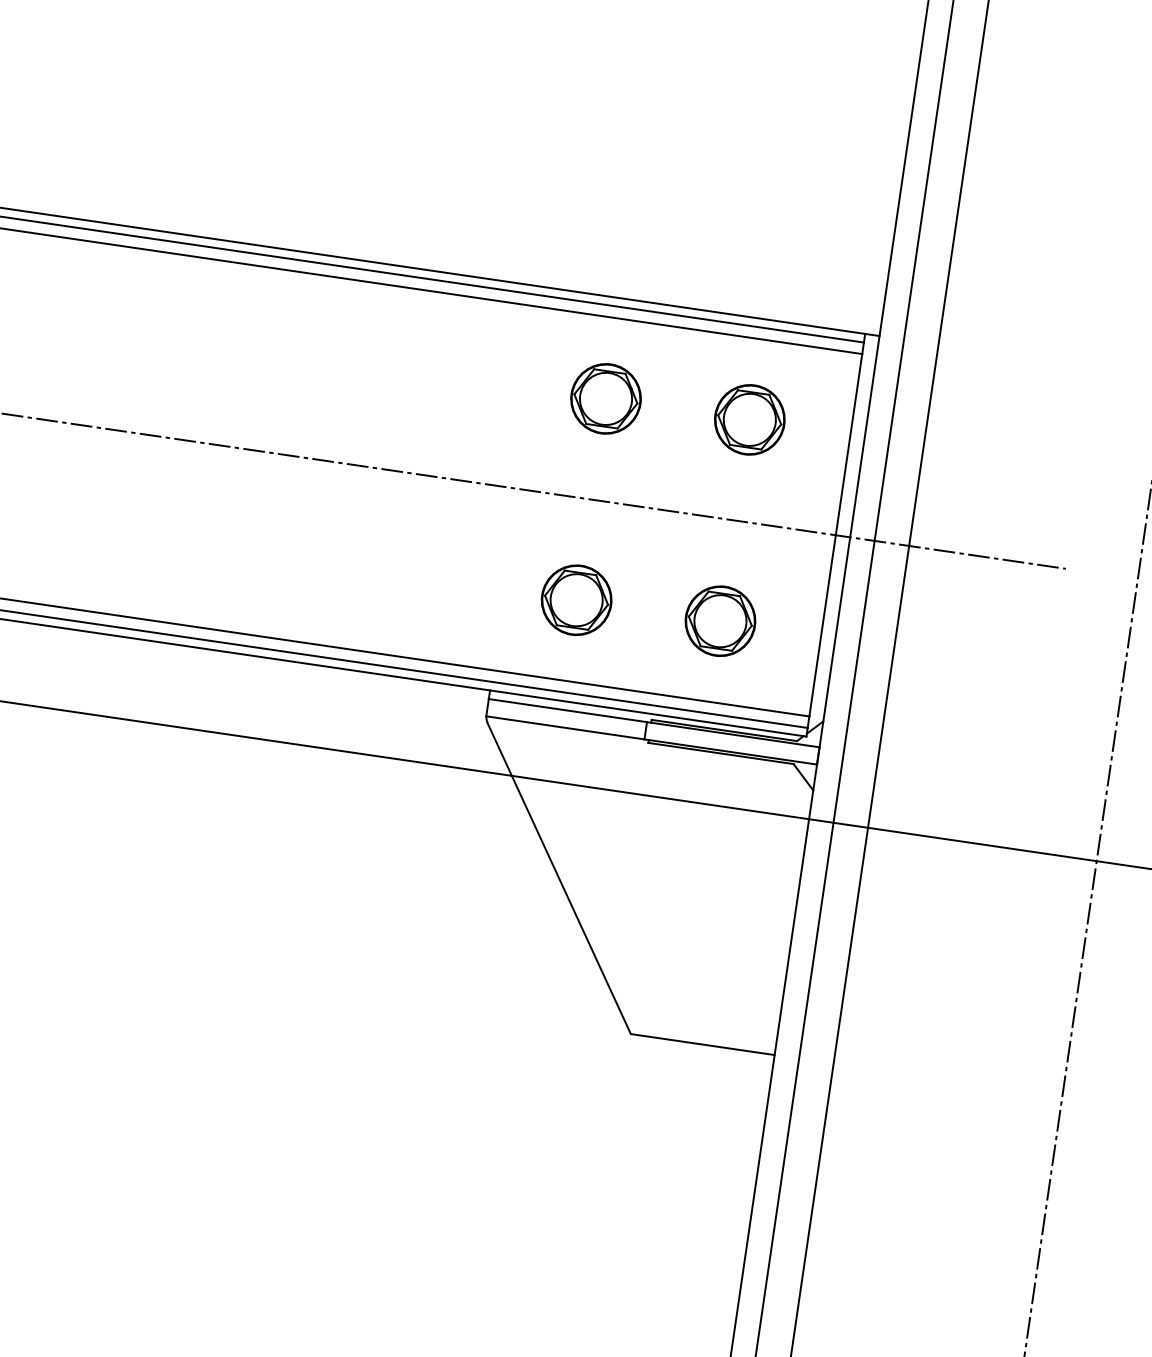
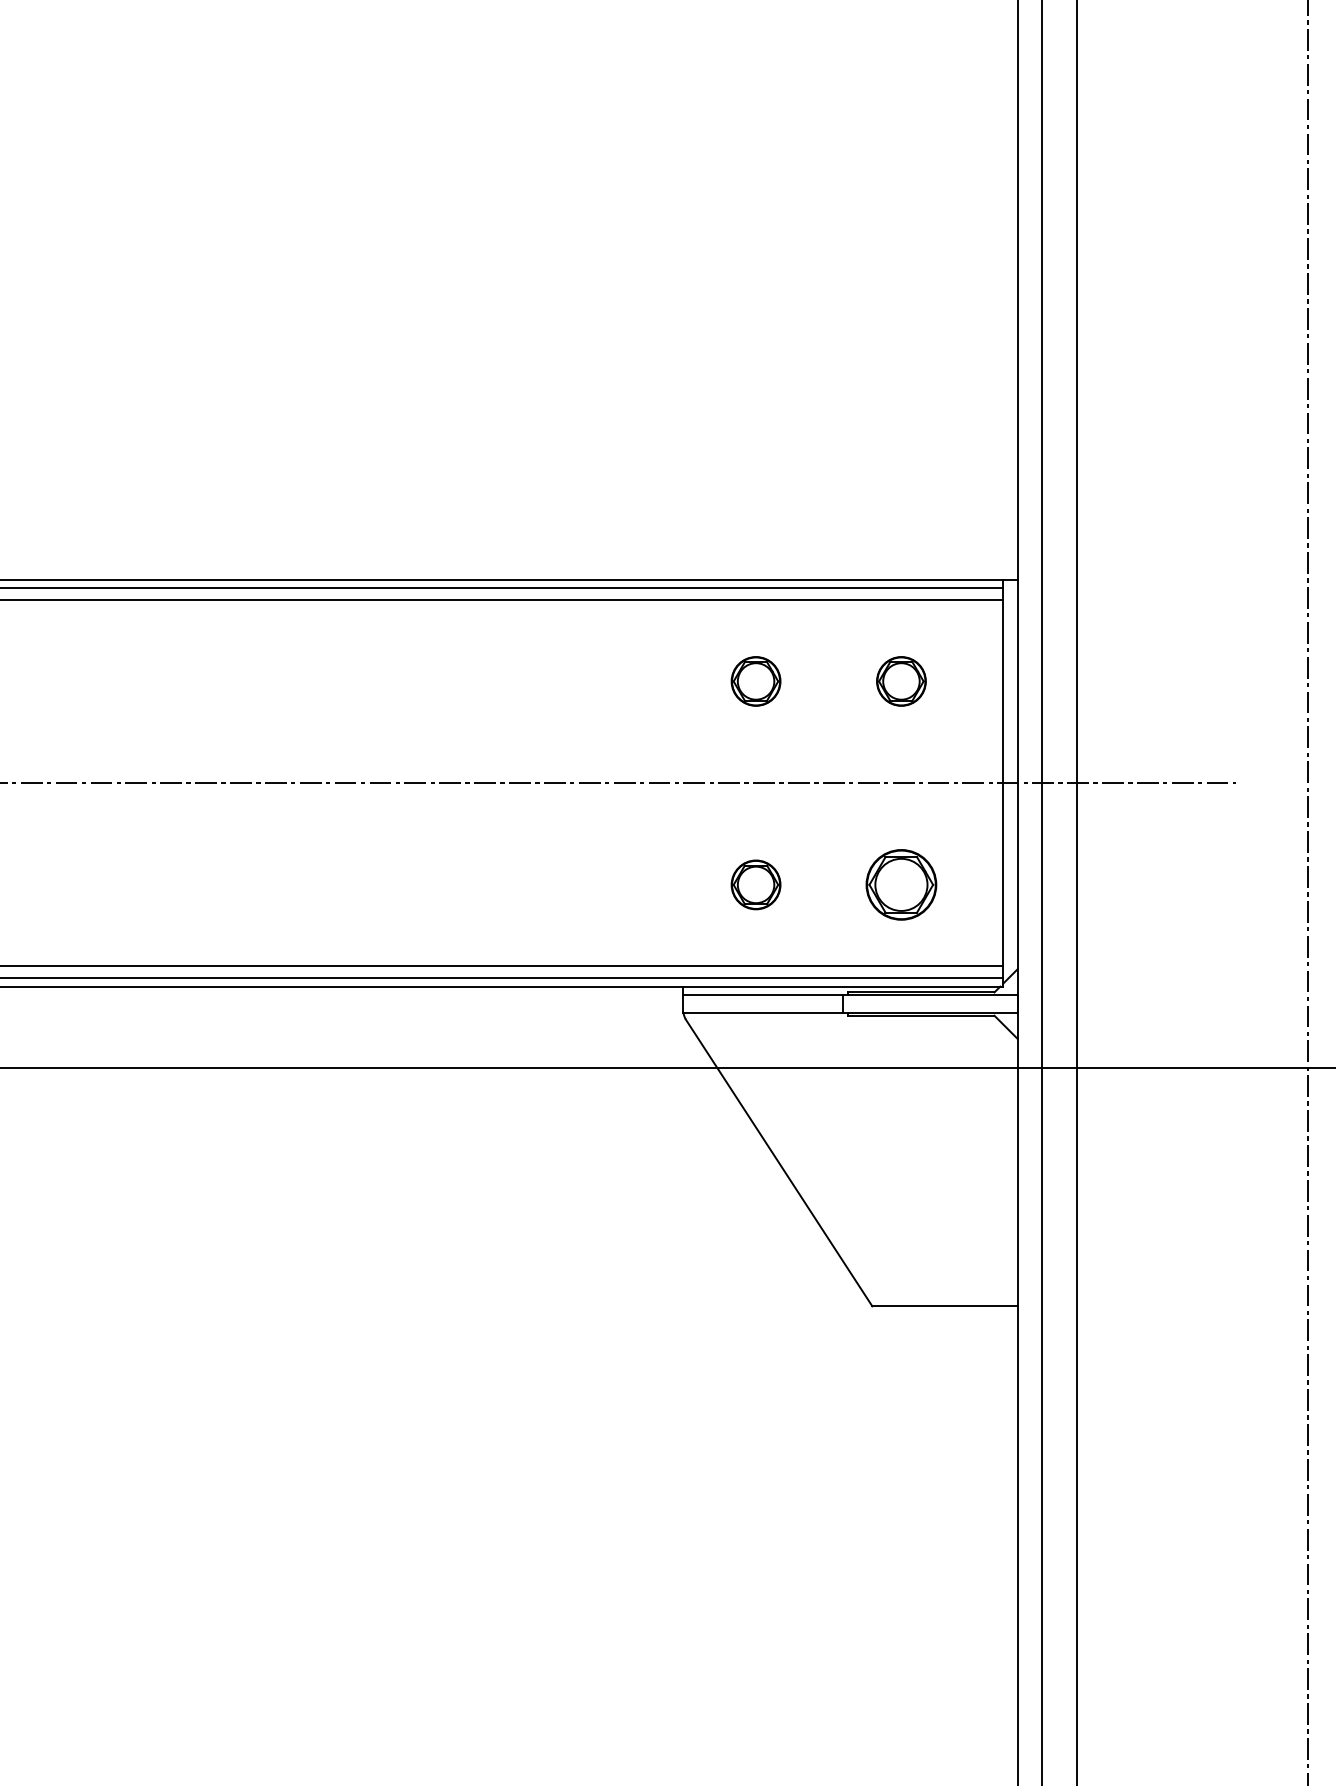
part: (605, 398) -> (755, 681), size x0.7
part: (749, 419) -> (901, 681), size x0.7
part: (576, 599) -> (755, 884), size x0.7

